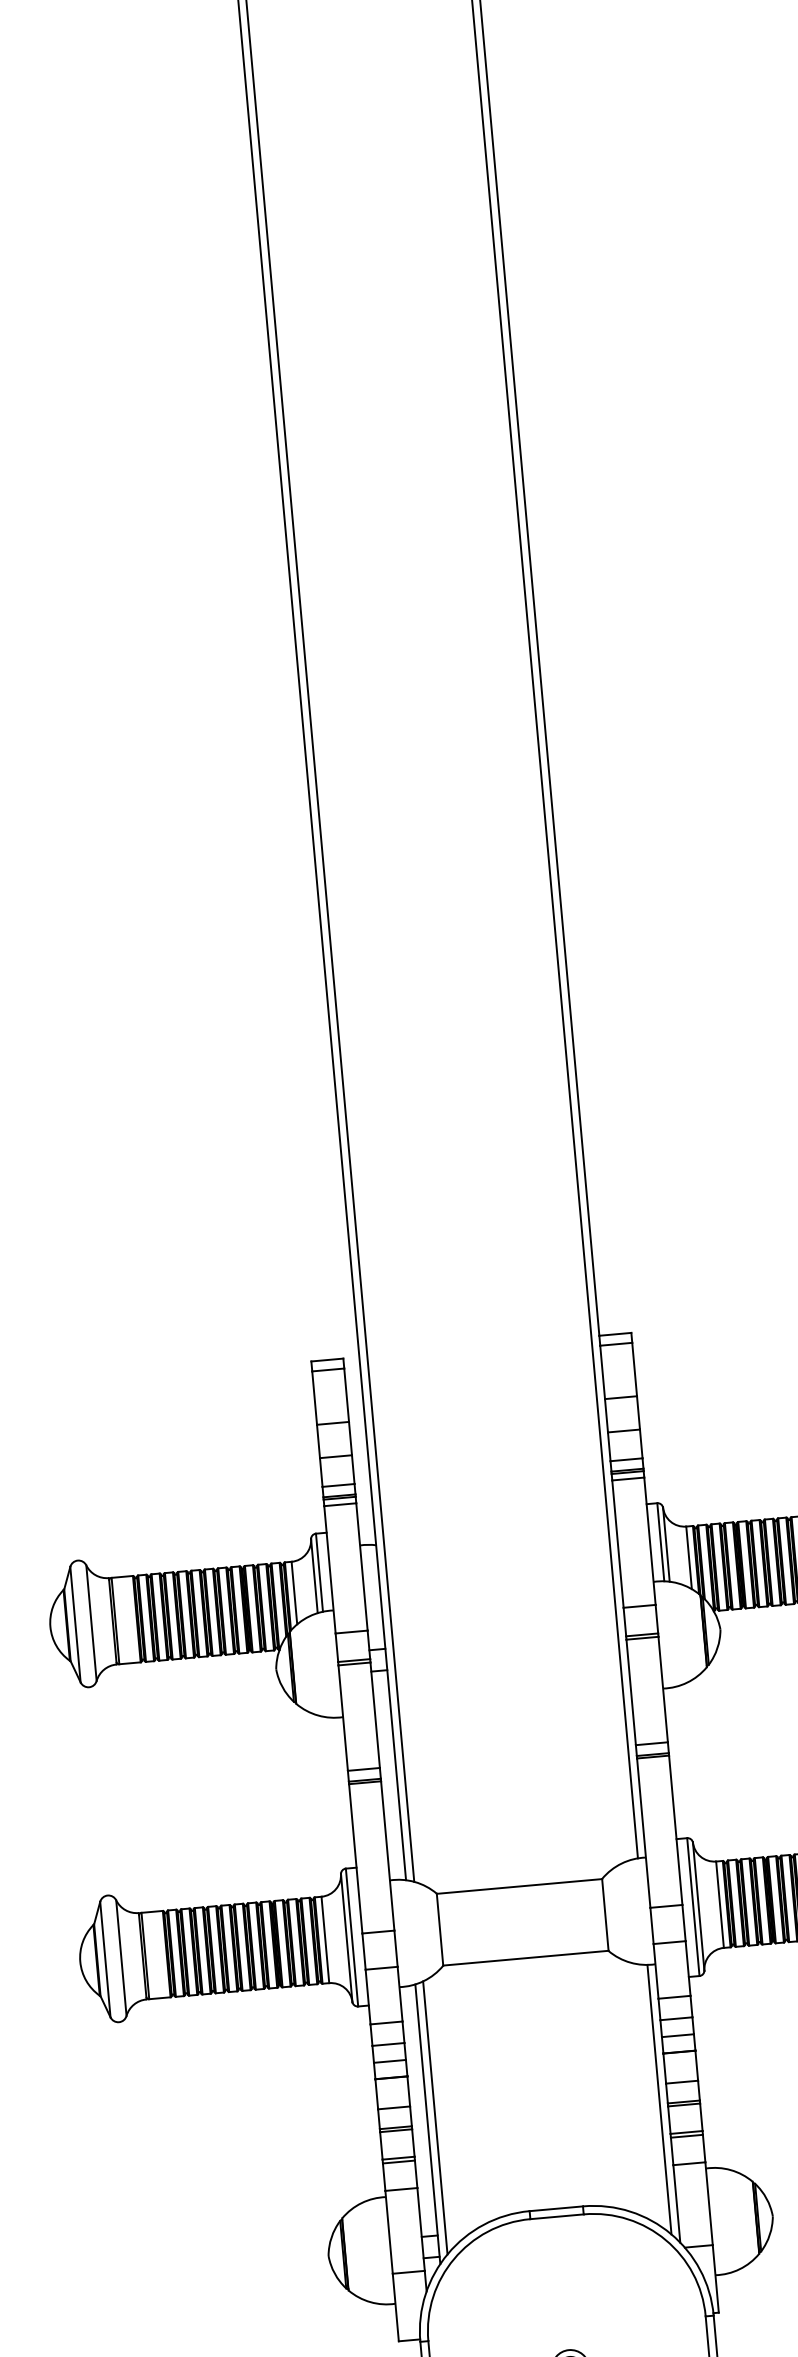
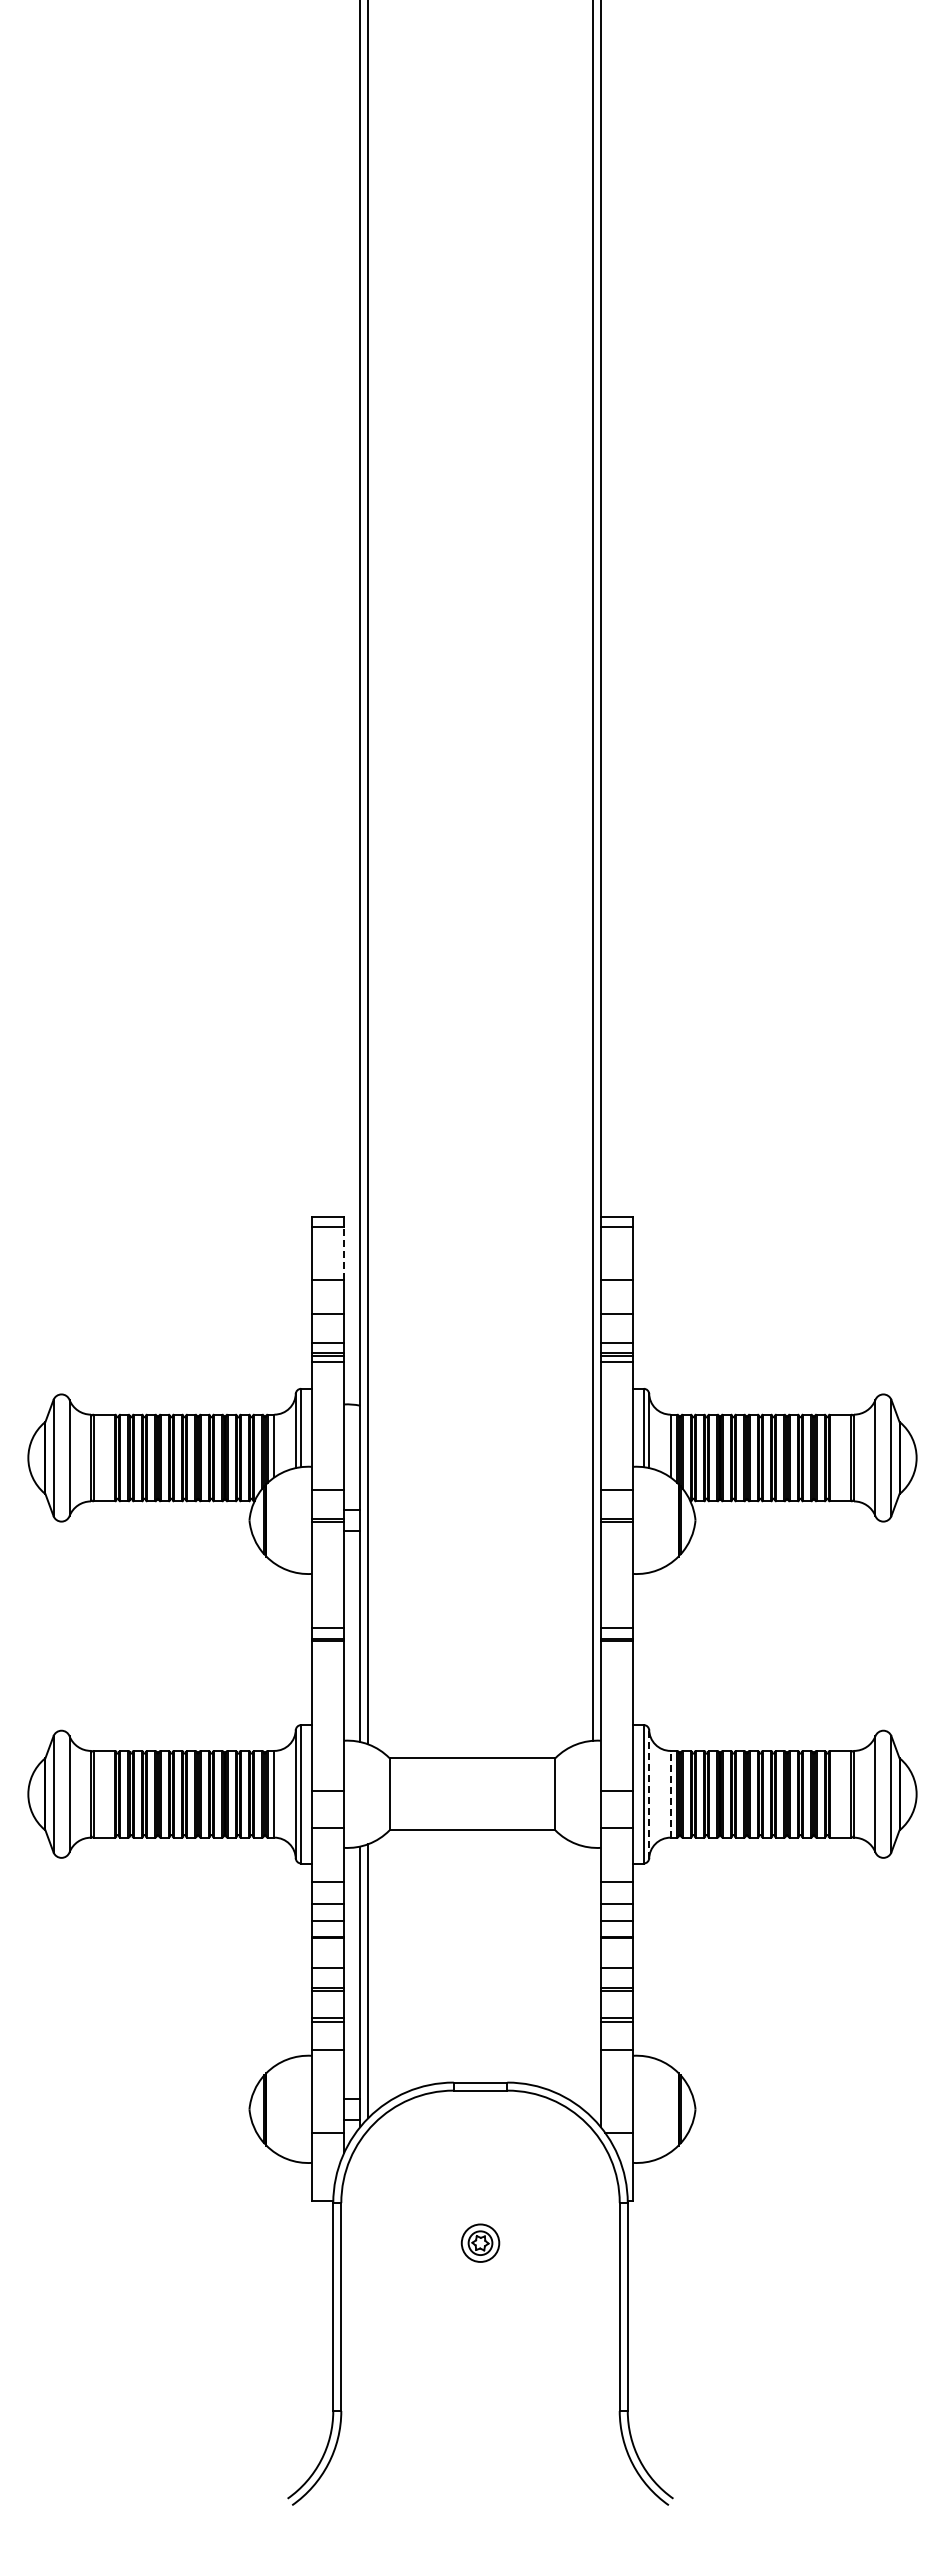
line: (346, 1395) -> (343, 1253), solid -> dashed
line: (719, 1903) -> (670, 1793), solid -> dashed
line: (699, 1906) -> (649, 1794), solid -> dashed
line: (658, 2099) -> (592, 1982), removed

